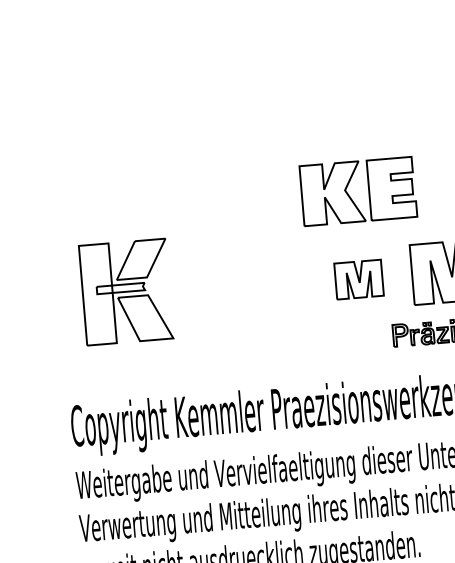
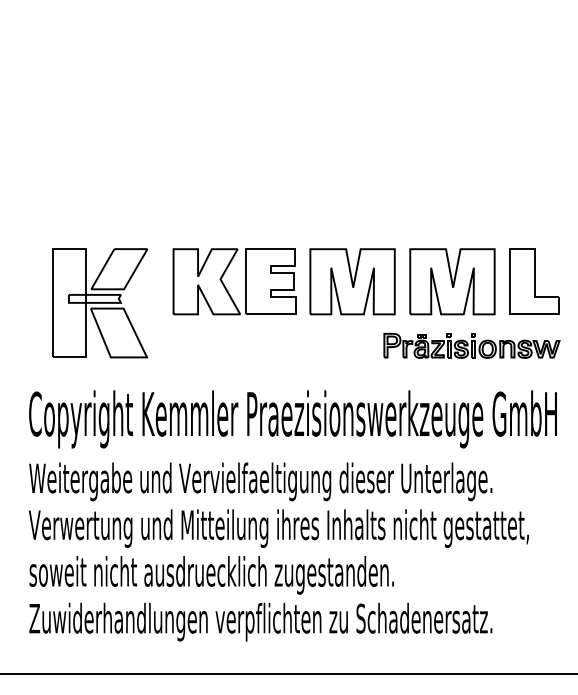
part: (350, 195) -> (225, 285), moved
part: (359, 279) -> (352, 281), size x1.67
part: (126, 292) -> (100, 303), moved

